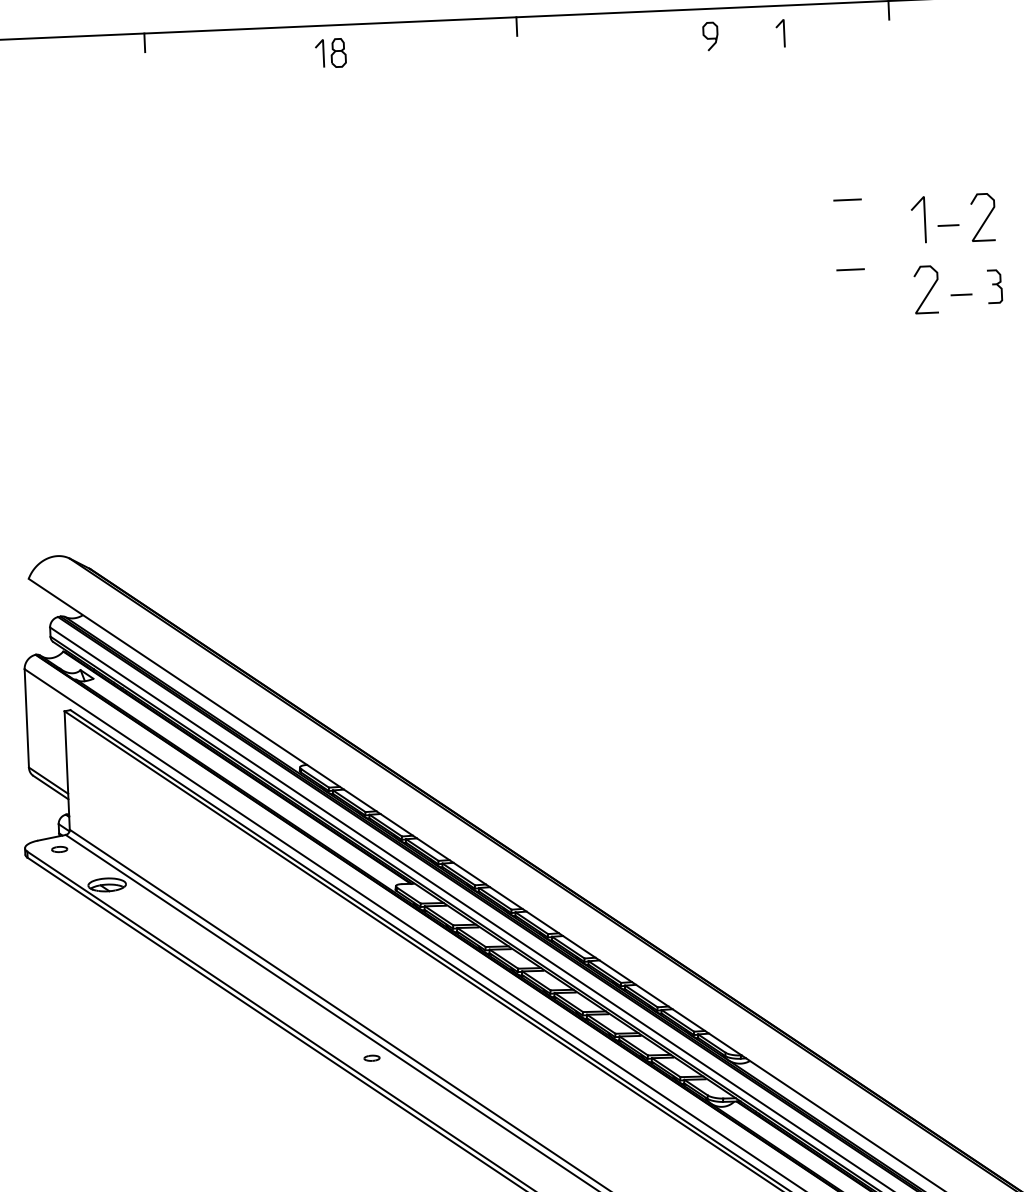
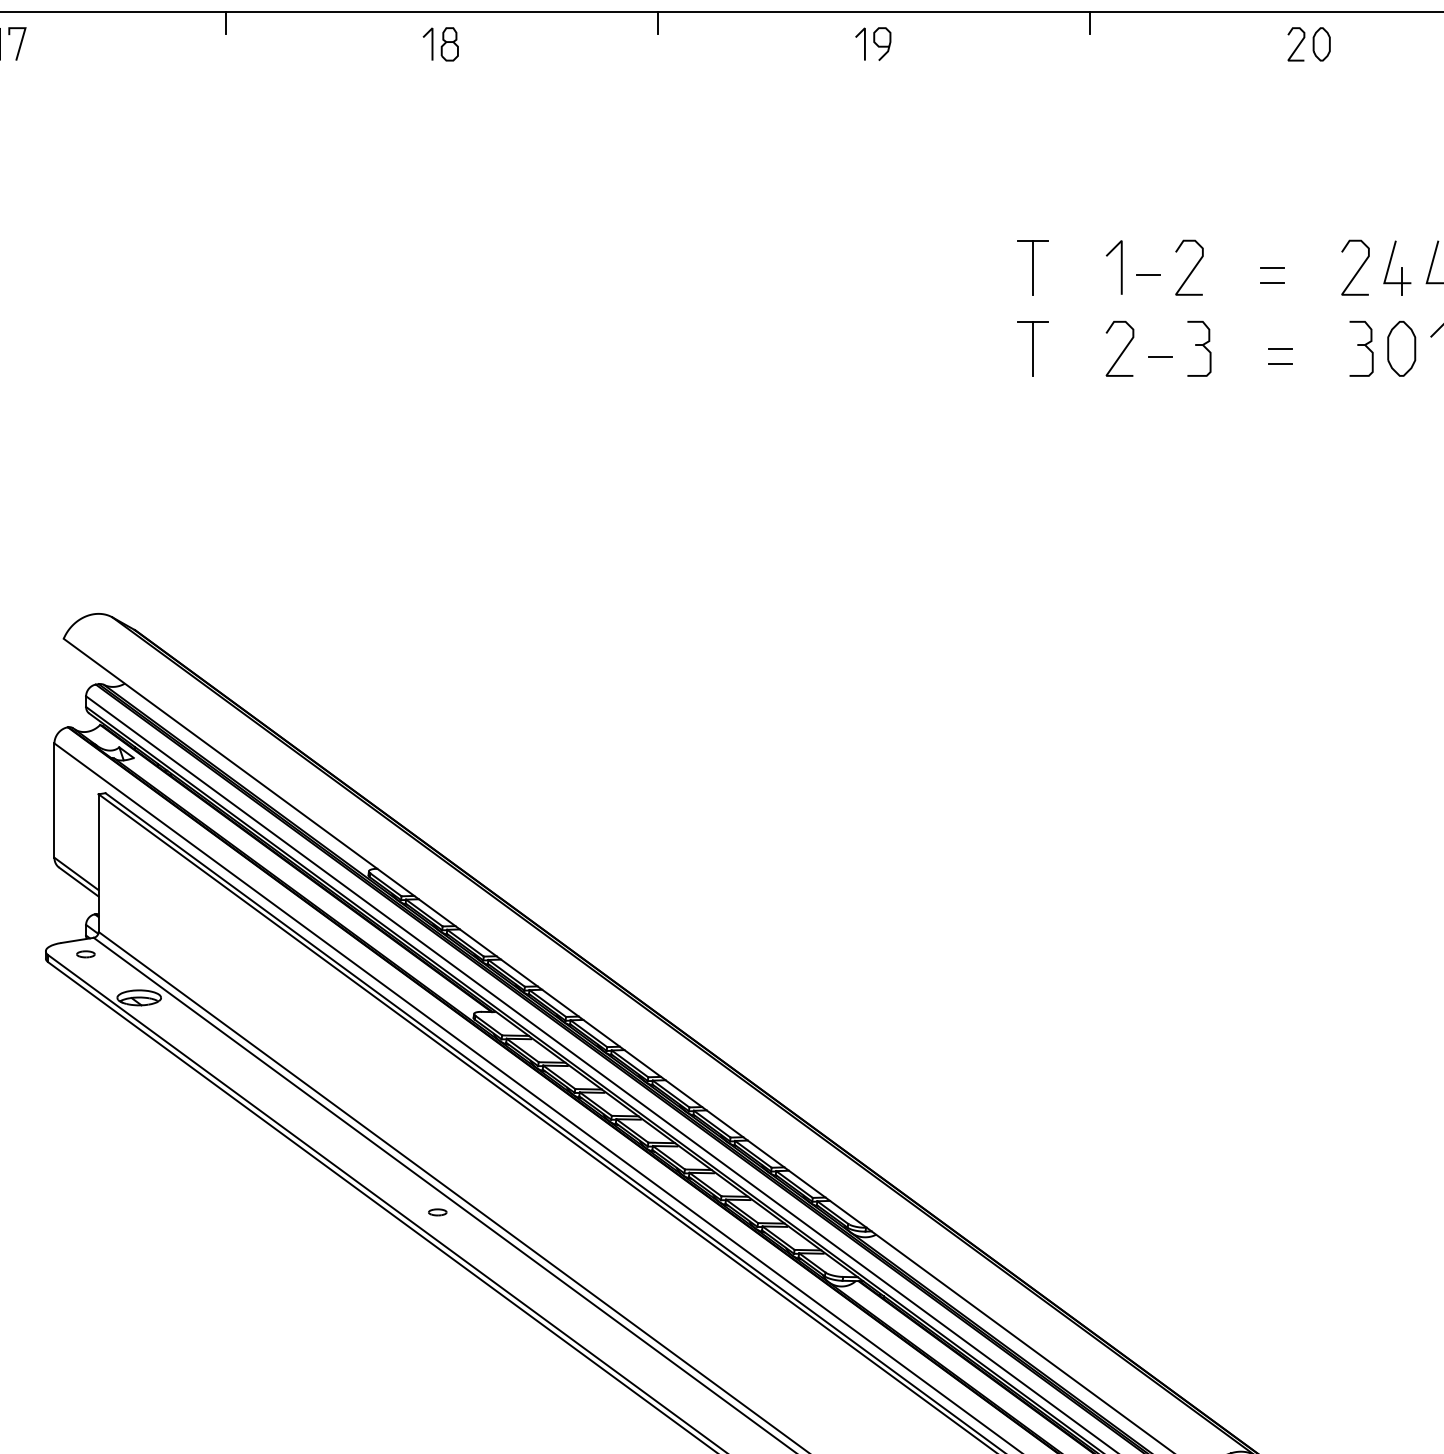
line: (783, 32) -> (864, 43), moved
line: (848, 223) -> (1032, 267), added
part: (994, 286) -> (1199, 348), size x1.43
line: (851, 292) -> (1032, 348), added

